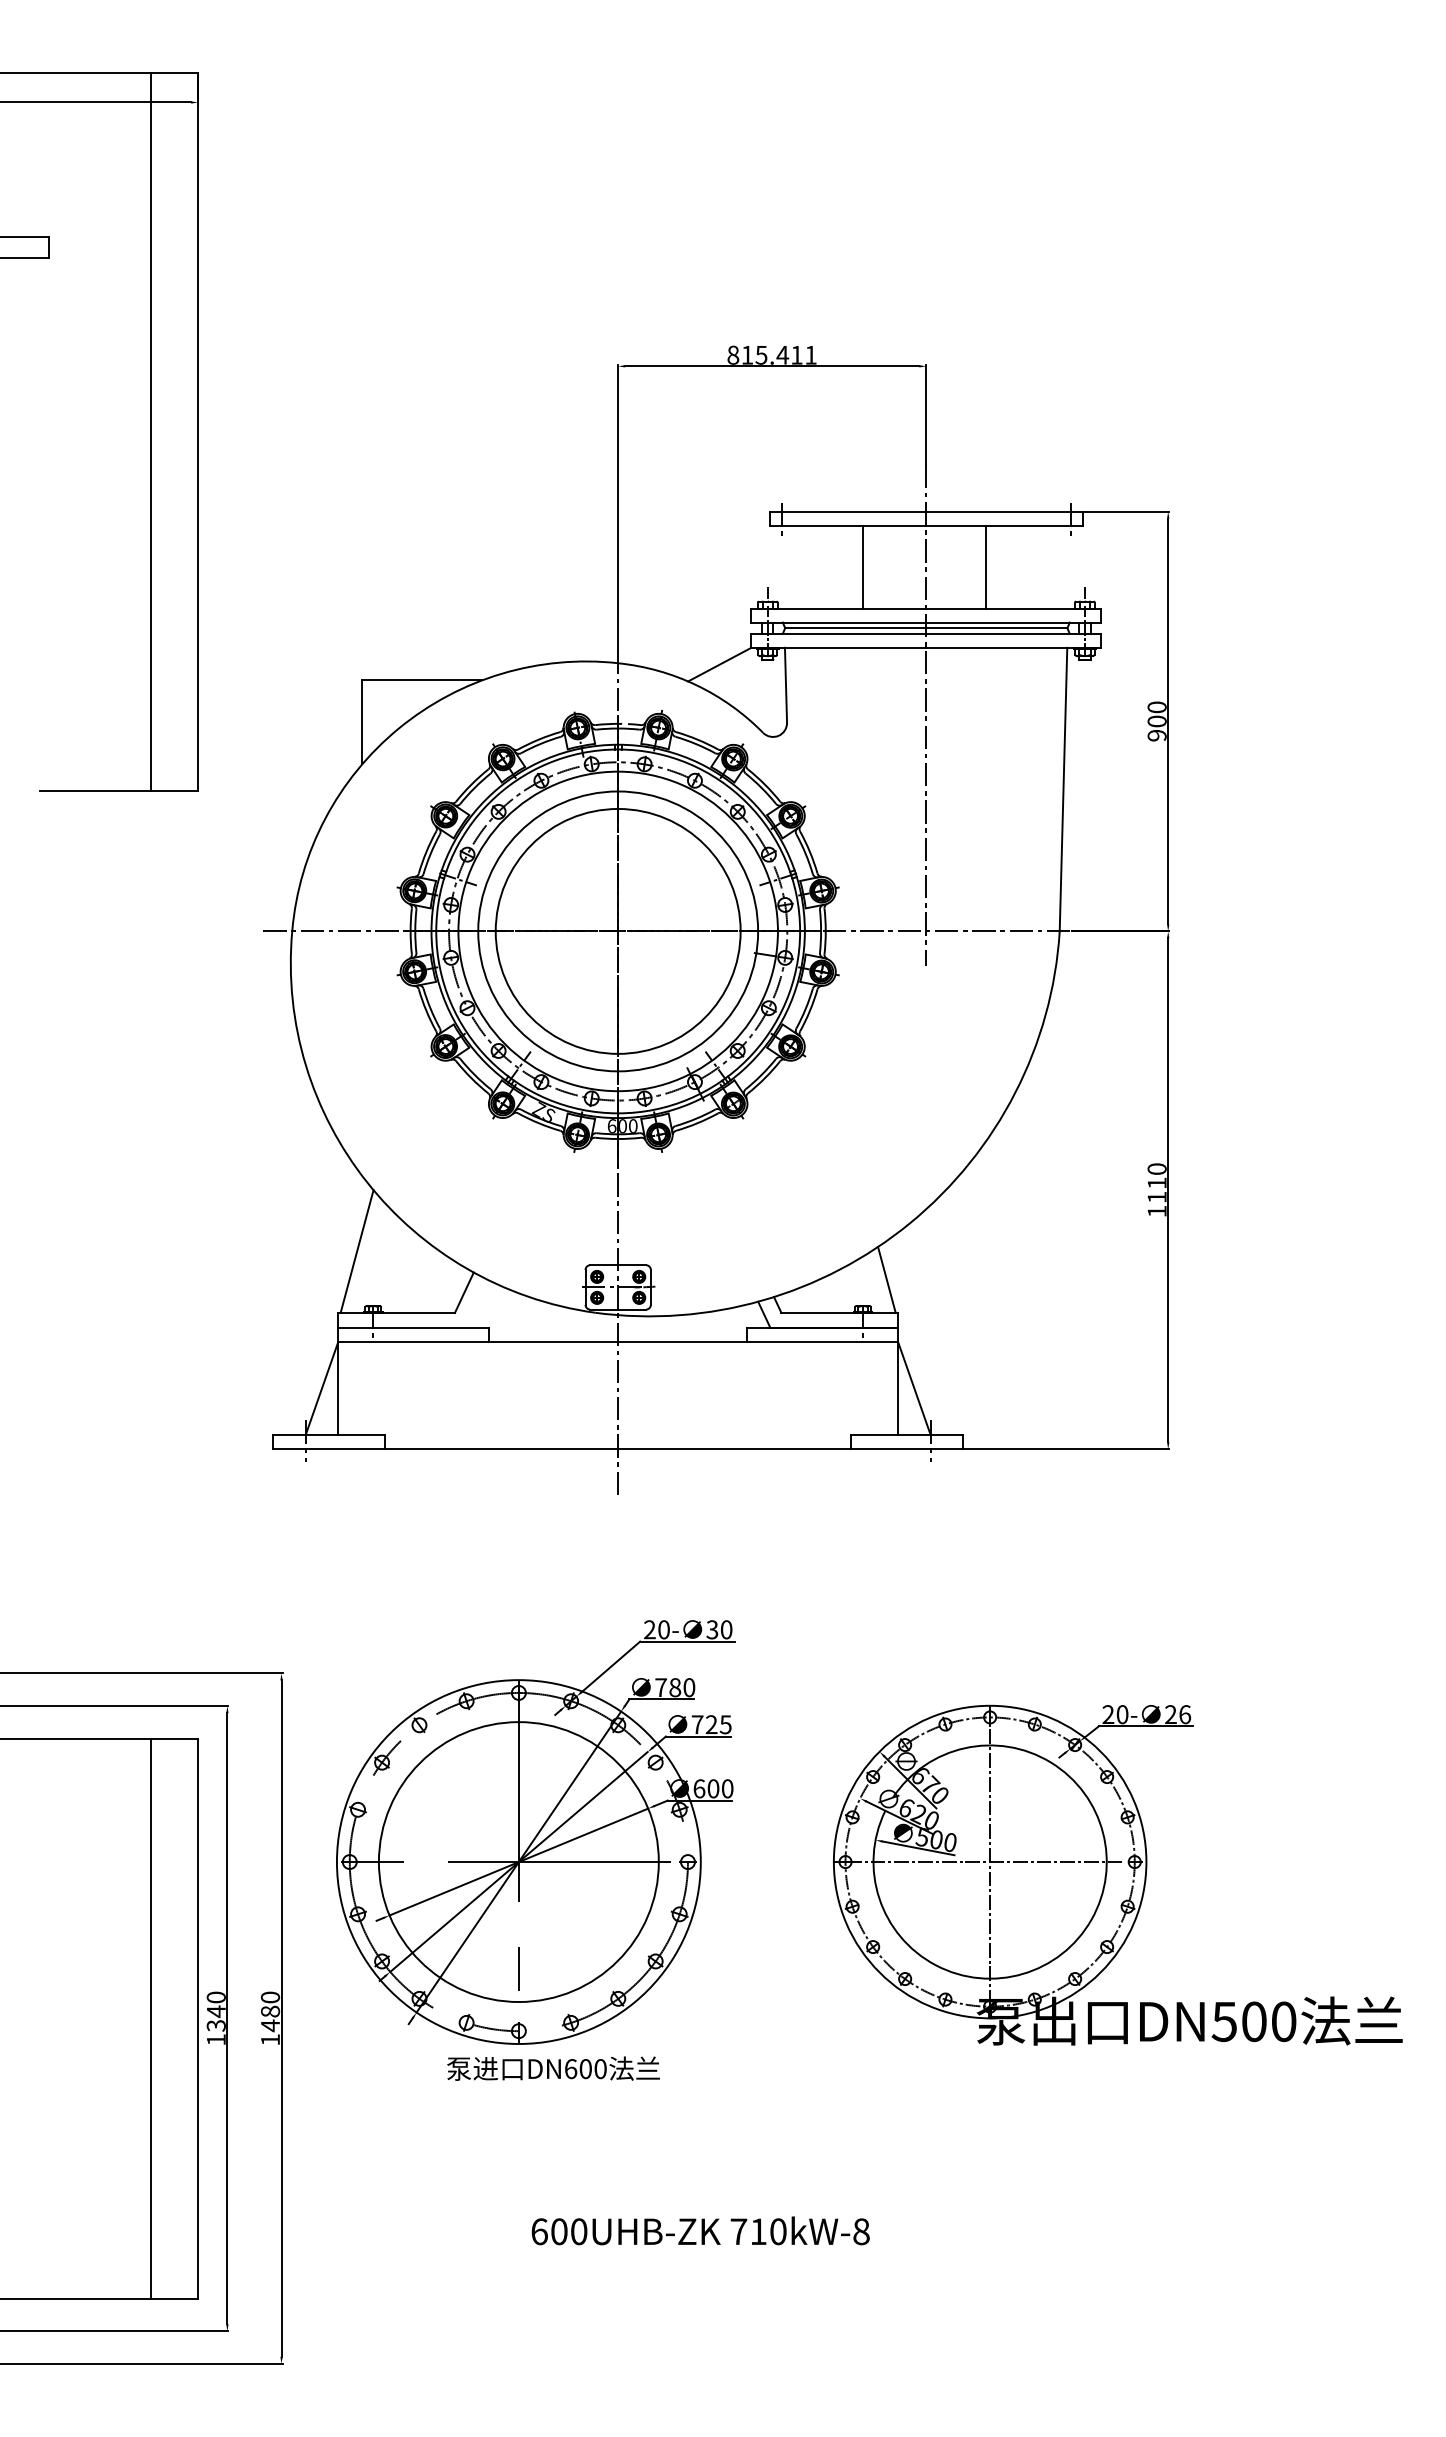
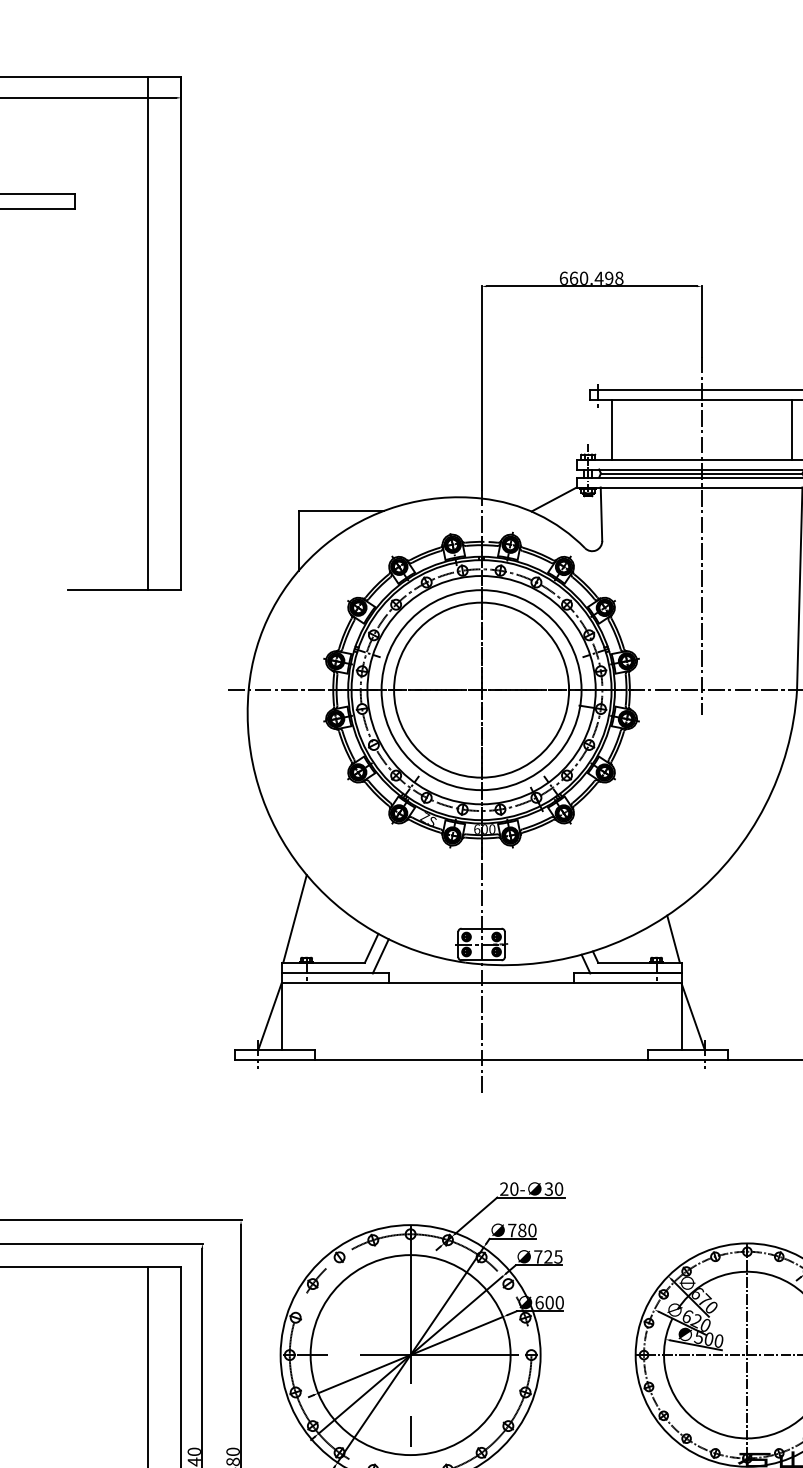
text: (771, 354) -> (591, 277), 815.411 -> 660.498
line: (863, 566) -> (611, 429), moved
line: (986, 566) -> (791, 429), moved
line: (476, 1303) -> (380, 956), added

